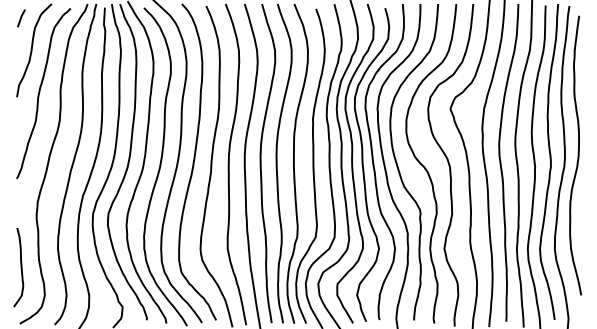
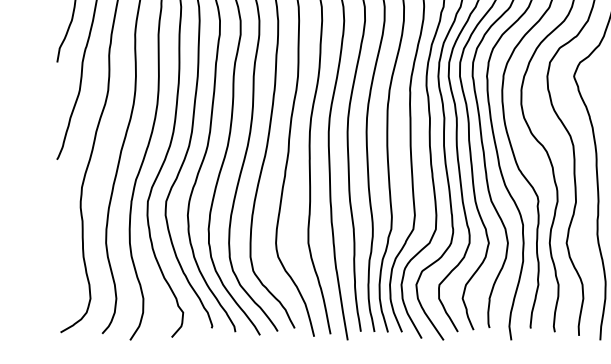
curve: (20, 267) -> (61, 265), removed

